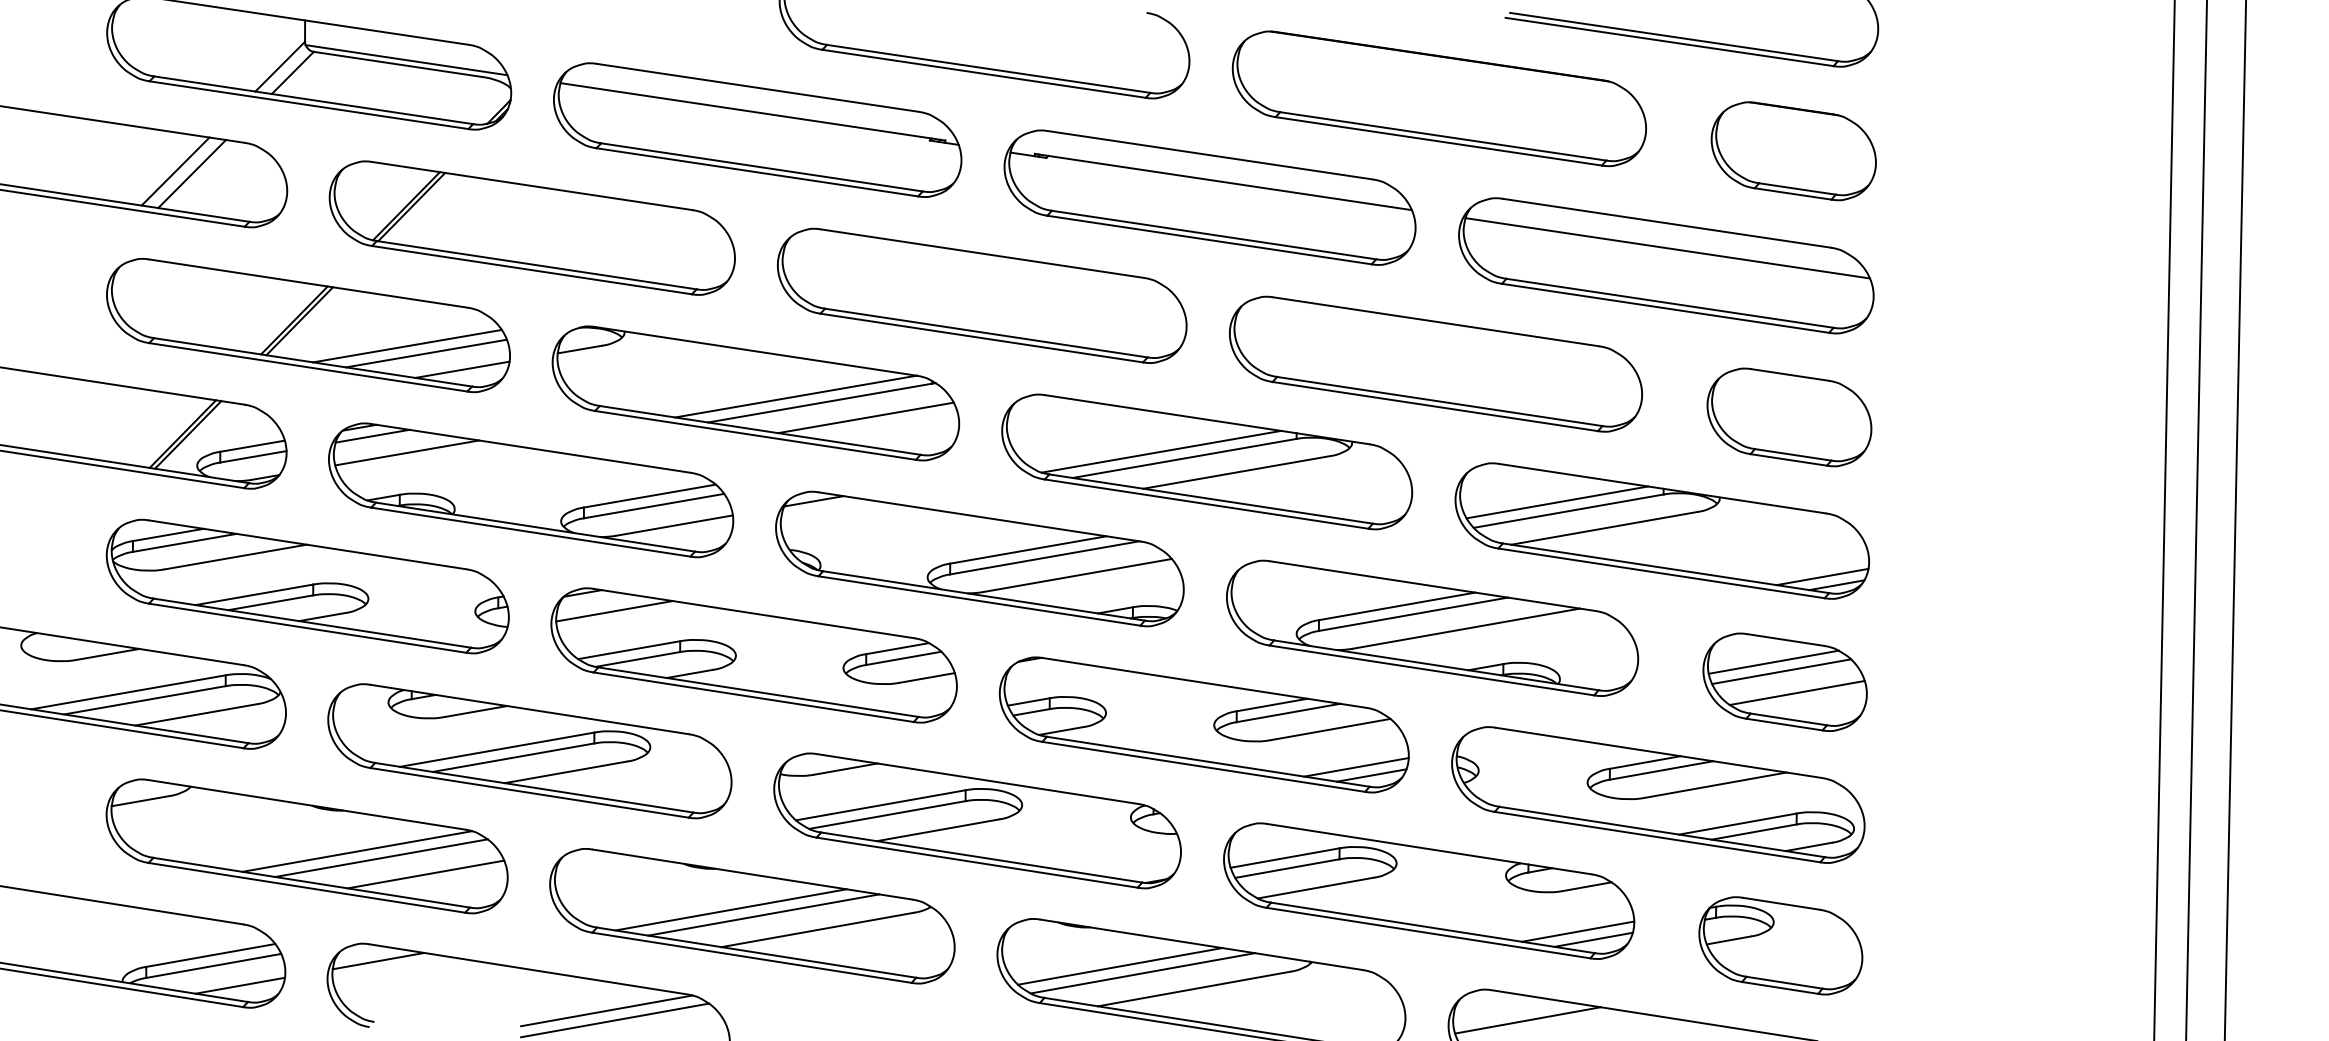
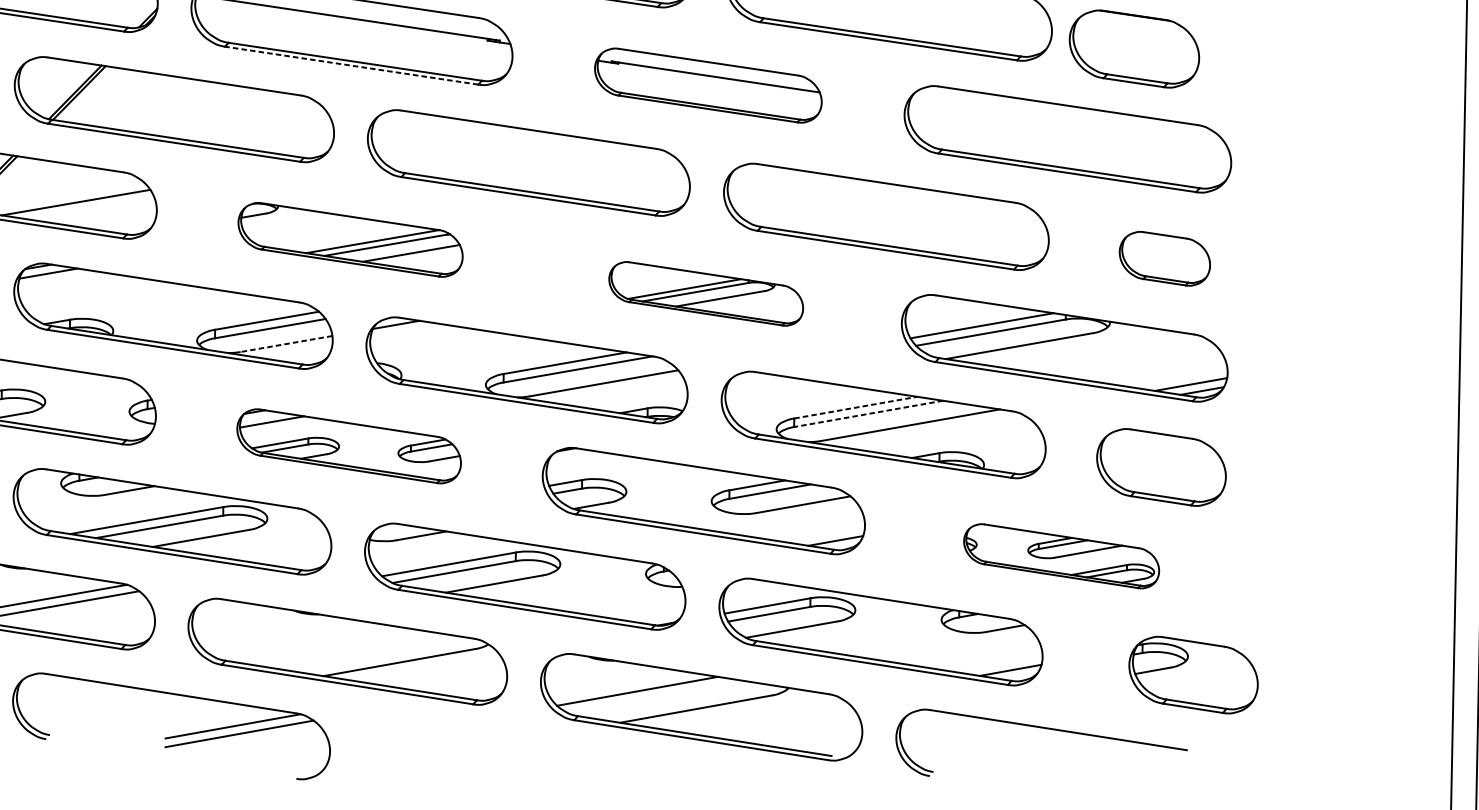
part: (1793, 151) -> (1134, 49), moved
line: (757, 172) -> (351, 65), solid -> dashed
part: (1209, 197) -> (707, 85), size x0.7
line: (1667, 248) -> (1068, 125), removed
line: (426, 353) -> (91, 208), removed
line: (462, 369) -> (119, 221), removed
part: (755, 393) -> (350, 239), size x0.7
part: (1789, 417) -> (1164, 258), size x0.7
line: (407, 452) -> (76, 286), removed
part: (1207, 461) -> (706, 293), size x0.6
line: (674, 525) -> (286, 343), solid -> dashed
line: (1397, 606) -> (856, 407), solid -> dashed
line: (1412, 614) -> (867, 414), solid -> dashed
part: (753, 655) -> (348, 446), size x0.7
line: (1773, 661) -> (1152, 451), removed
line: (1781, 671) -> (1158, 458), removed
line: (1796, 692) -> (1170, 475), removed
line: (1356, 767) -> (823, 534), removed
part: (1658, 794) -> (1061, 555), size x0.6
line: (425, 874) -> (90, 618), removed
line: (730, 909) -> (330, 646), removed
line: (763, 914) -> (356, 650), removed
line: (1577, 931) -> (997, 663), removed
part: (1780, 945) -> (1193, 674), moved
line: (378, 960) -> (53, 686), removed
line: (1142, 973) -> (655, 696), removed
line: (1527, 1020) -> (958, 733), removed

